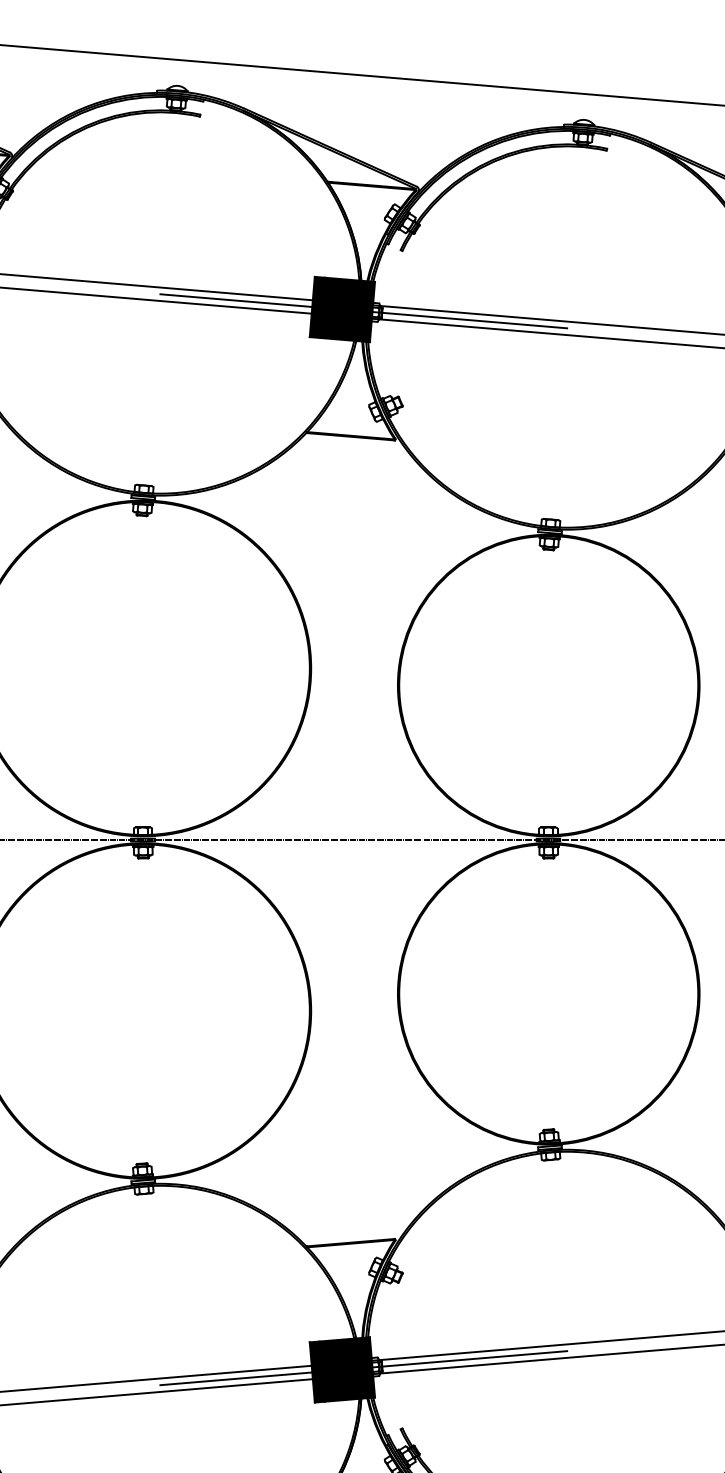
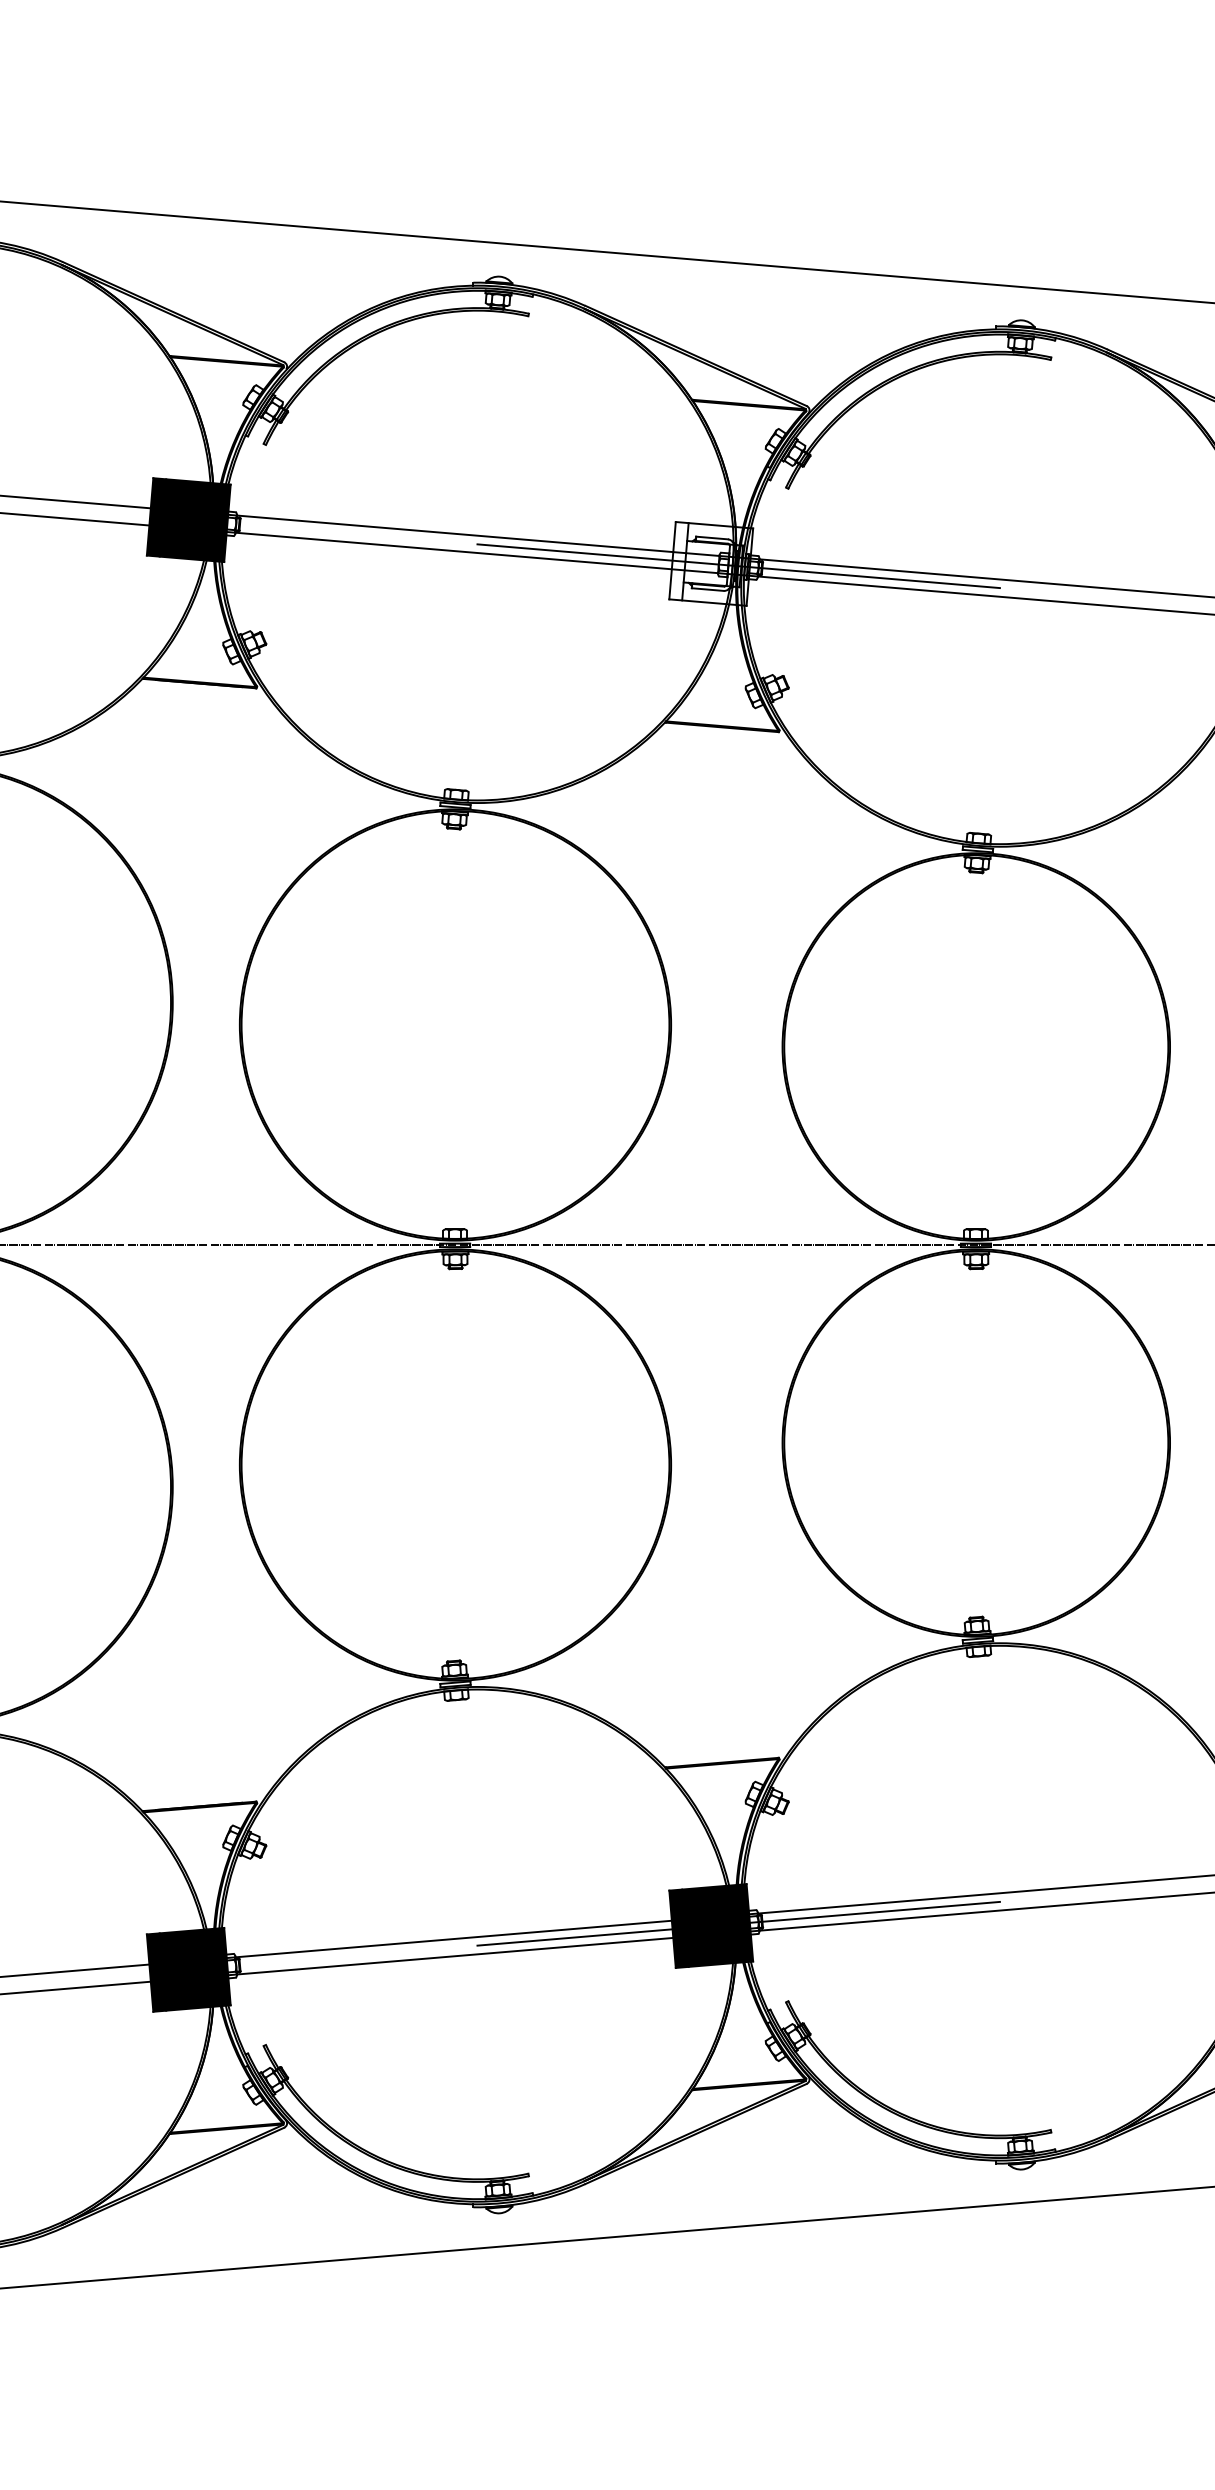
fill: (342, 309) -> (711, 563), removed

